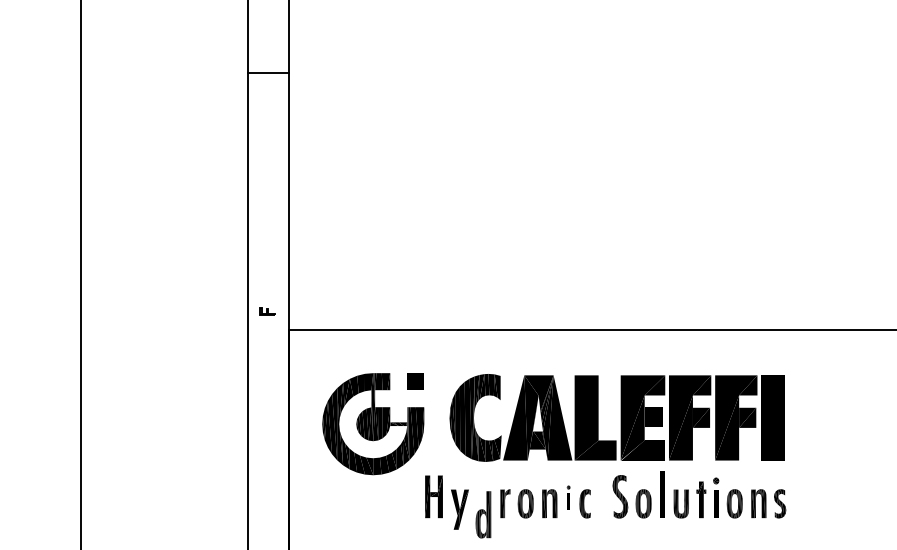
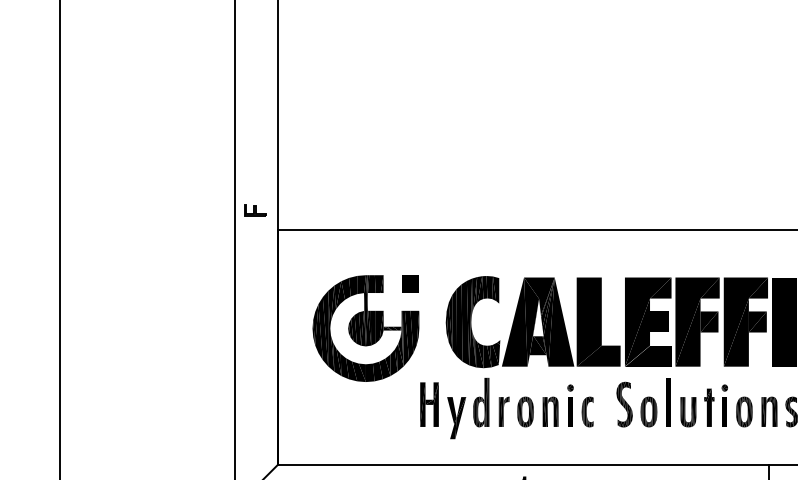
part: (267, 311) -> (255, 210), size x1.43
part: (568, 497) -> (570, 405), size x1.67
part: (483, 514) -> (481, 402), moved

